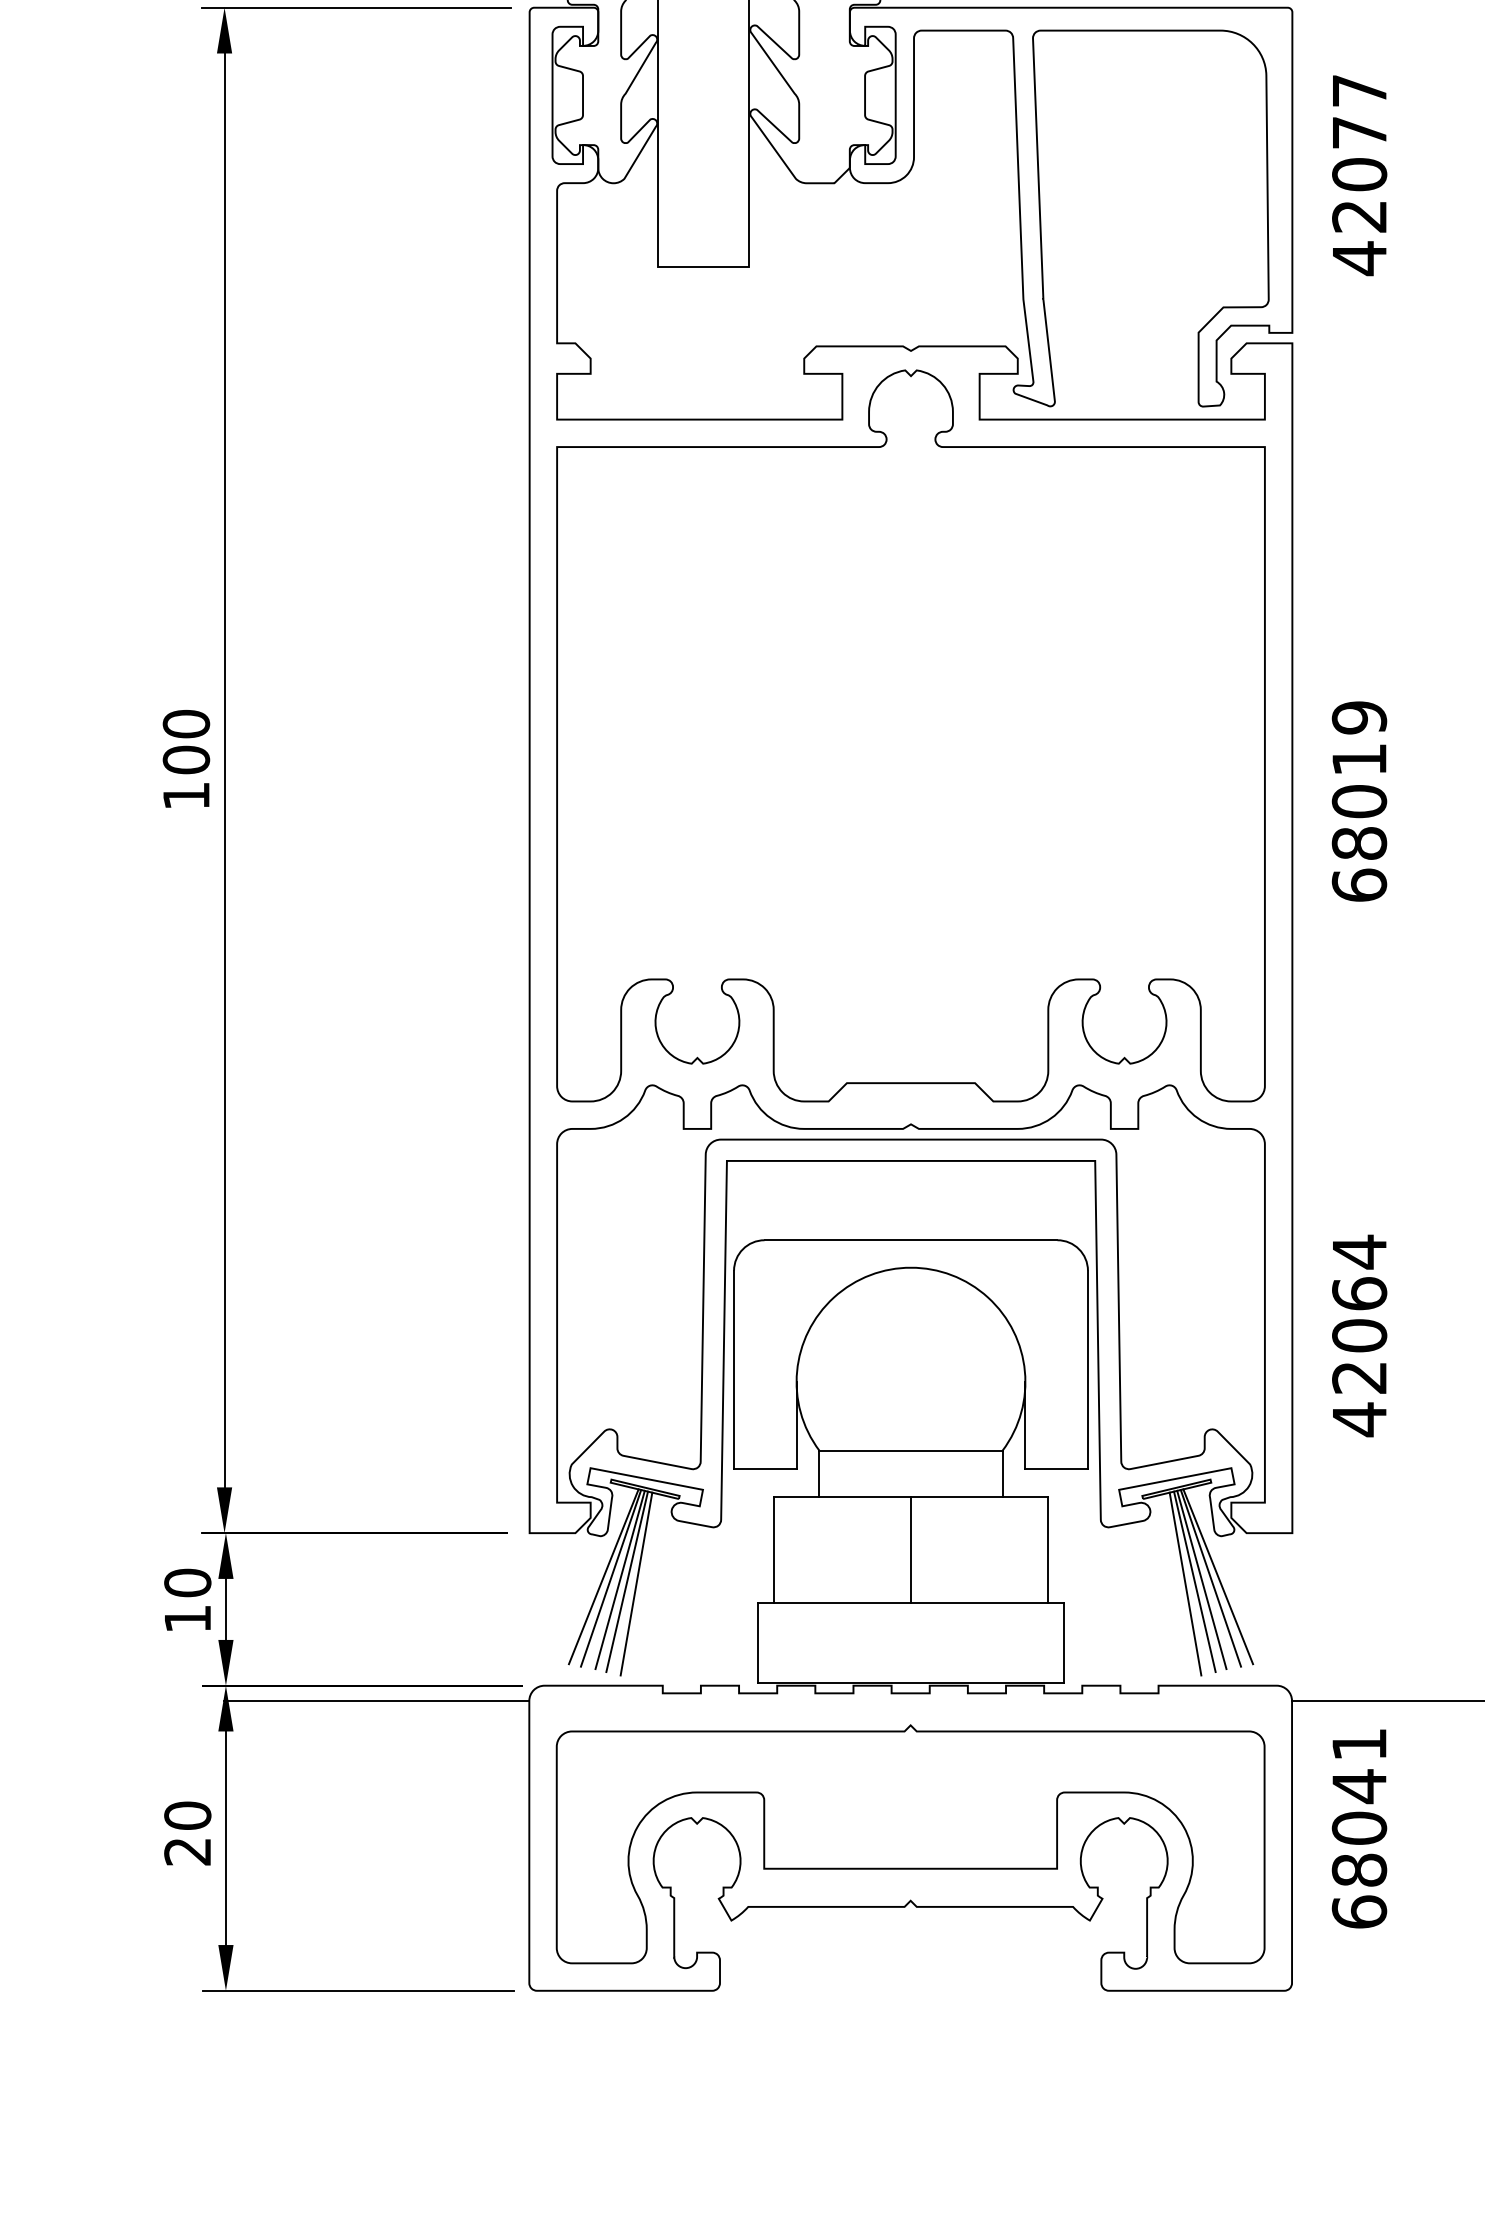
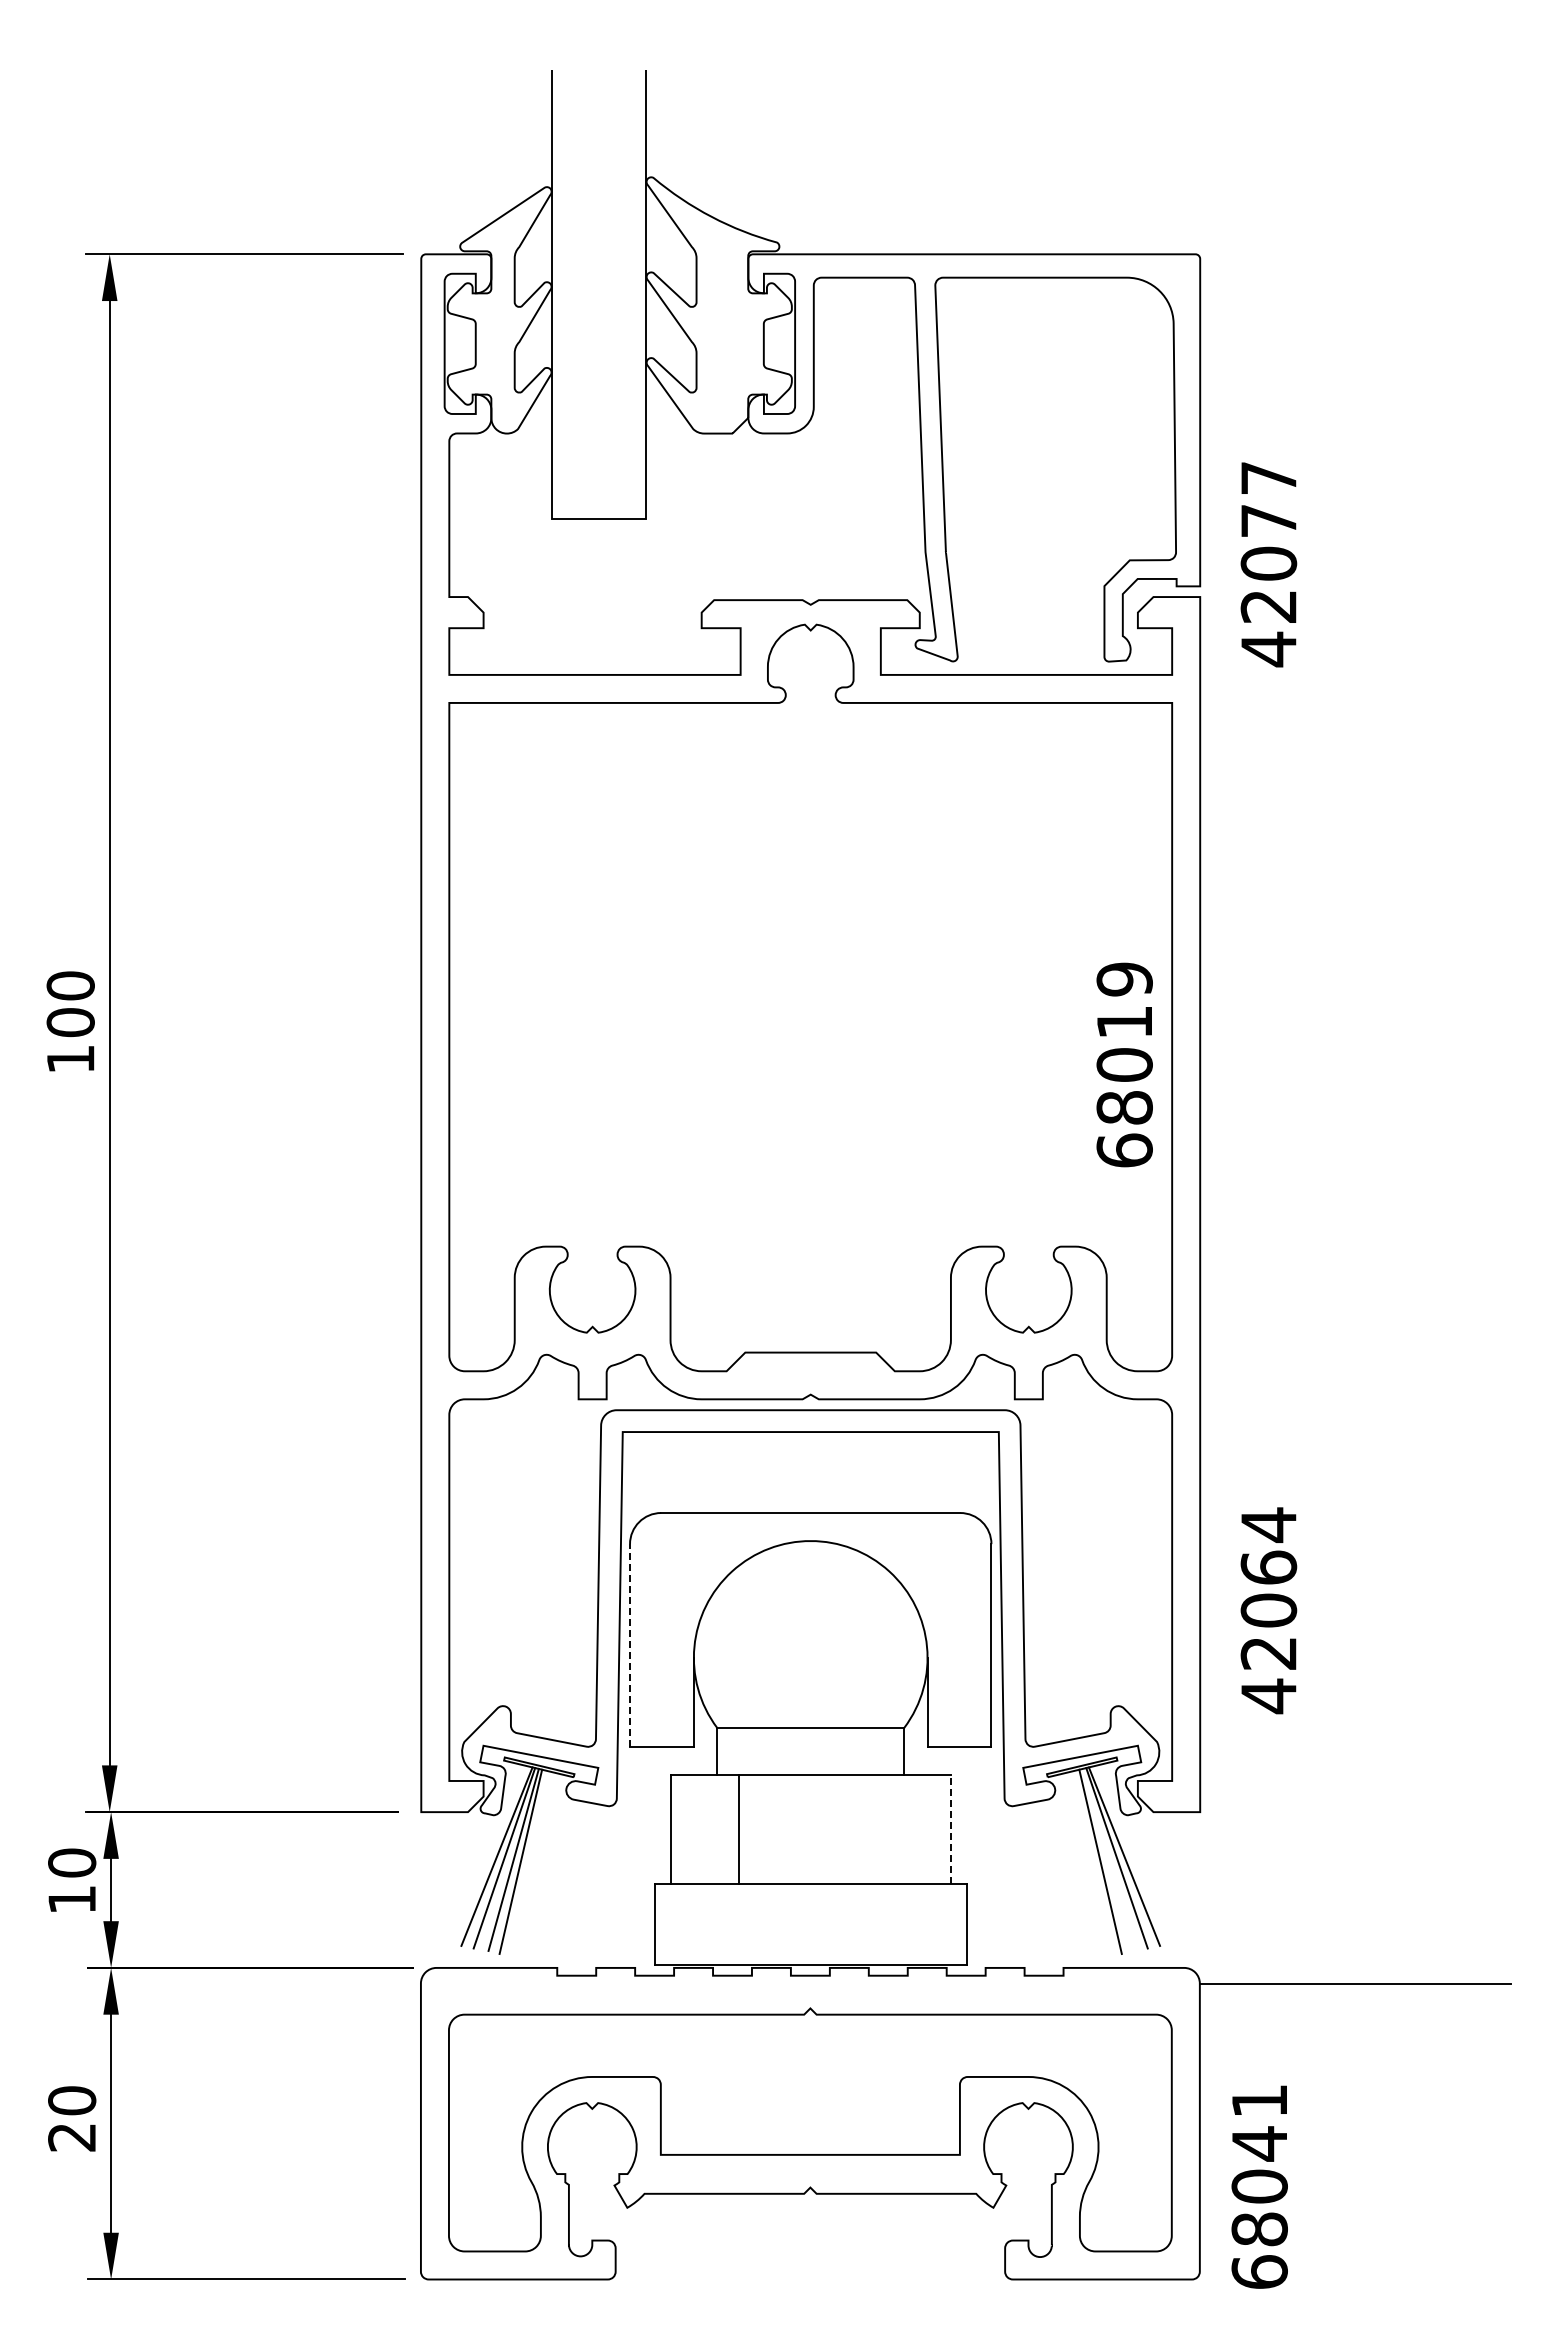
text: (1359, 175) -> (1268, 564), moved
text: (1359, 801) -> (1124, 1064), moved
line: (734, 1369) -> (630, 1644), solid -> dashed
line: (910, 1549) -> (738, 1828), moved
line: (1047, 1550) -> (950, 1829), solid -> dashed
line: (1201, 1579) -> (1107, 1859), removed
line: (636, 1583) -> (530, 1863), removed
line: (1184, 1583) -> (1090, 1863), removed
line: (376, 1700) -> (264, 1983), removed
text: (1359, 1828) -> (1259, 2186), moved

